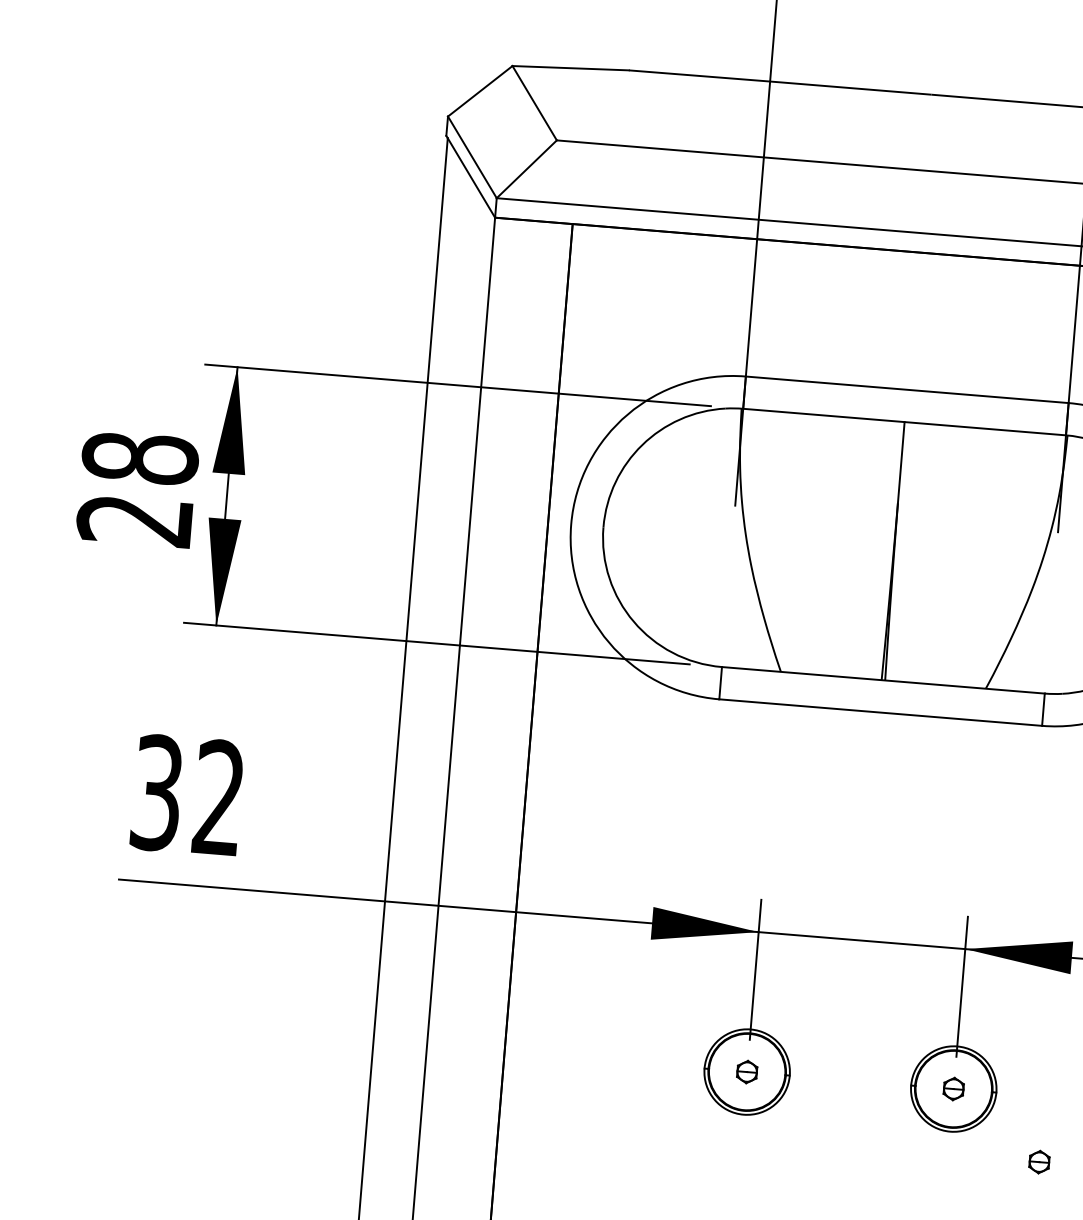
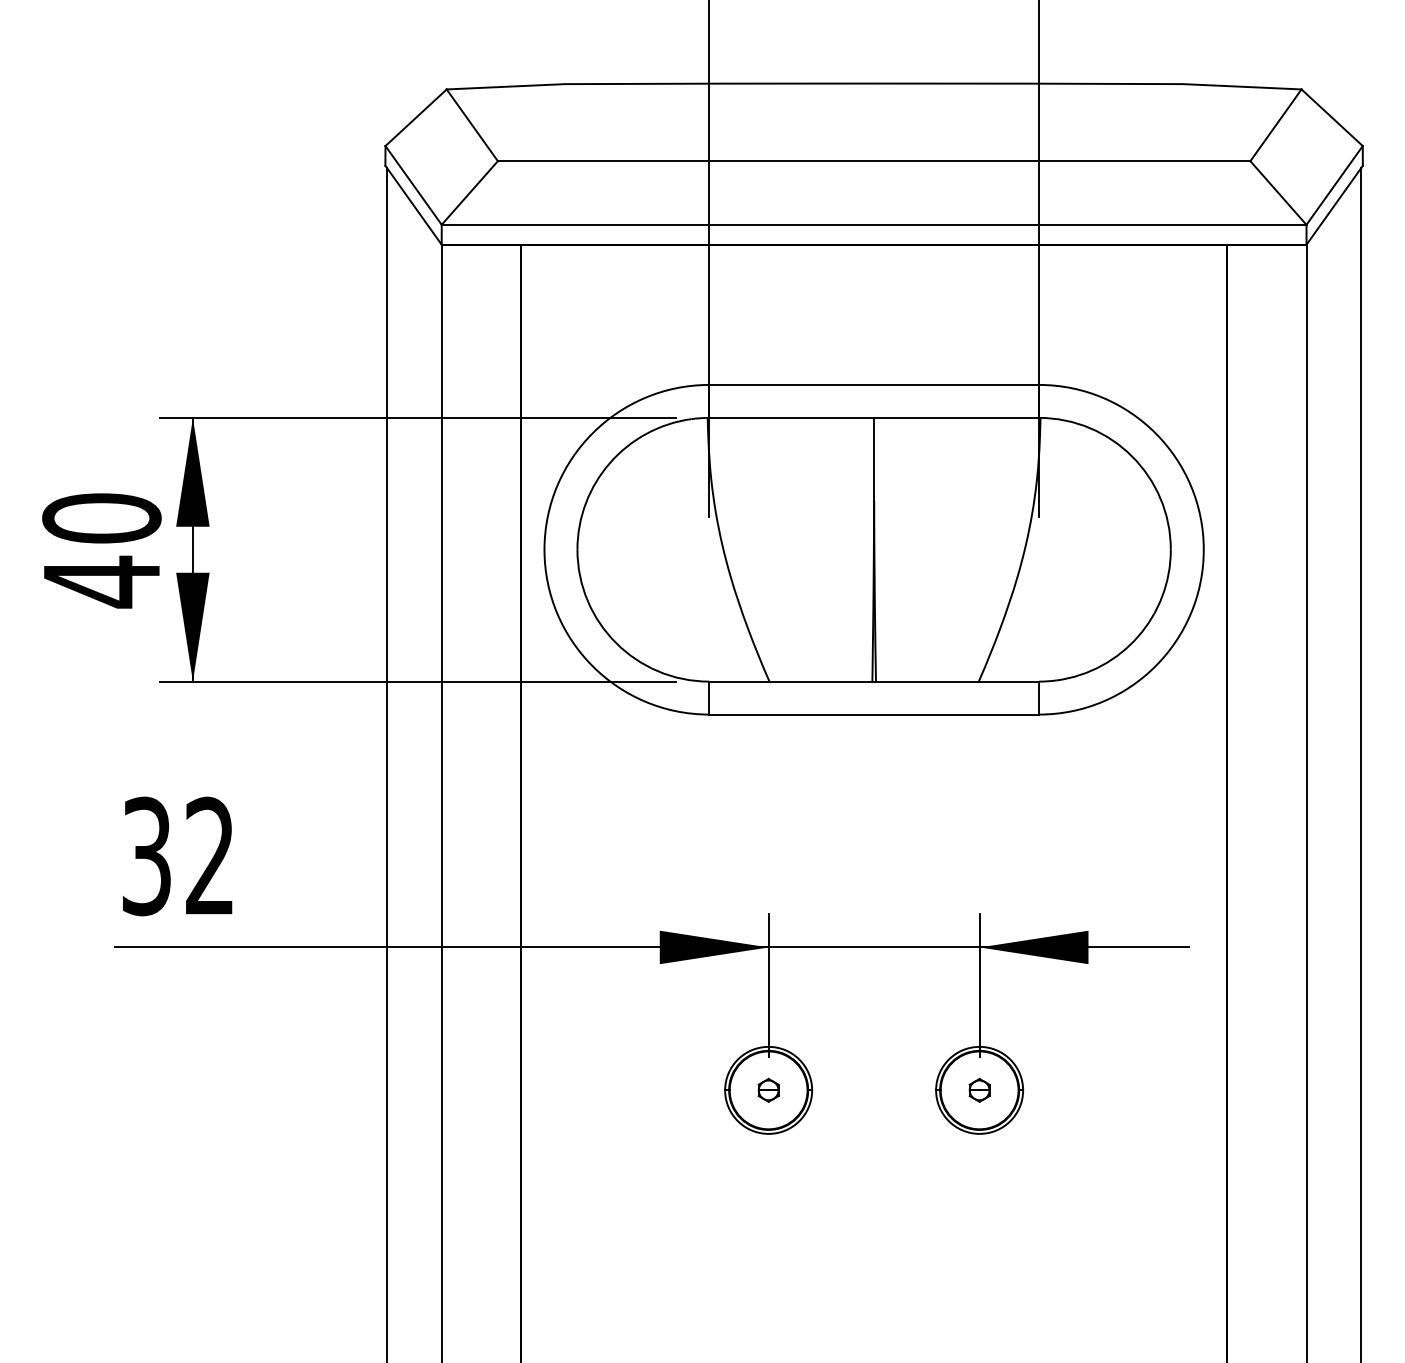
text: (137, 489) -> (101, 550), 28 -> 40
part: (1039, 1161) -> (1072, 1156), removed

